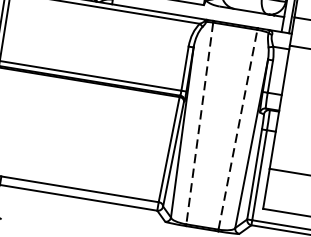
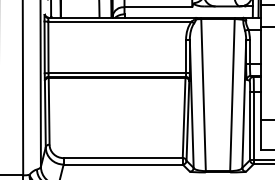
line: (199, 123) -> (203, 95), dashed -> solid
line: (238, 128) -> (232, 94), dashed -> solid

